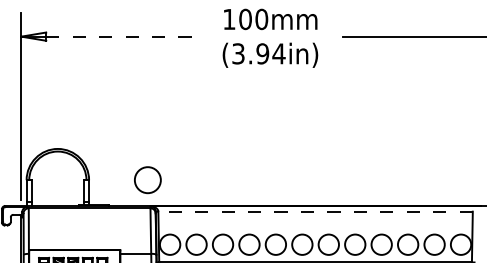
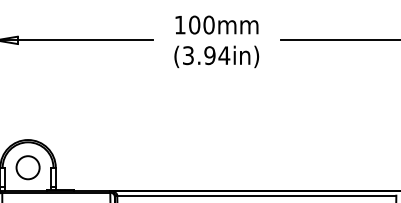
line: (122, 36) -> (85, 40), dashed -> solid
circle: (147, 180) -> (27, 168), moved
line: (315, 211) -> (256, 195), dashed -> solid

